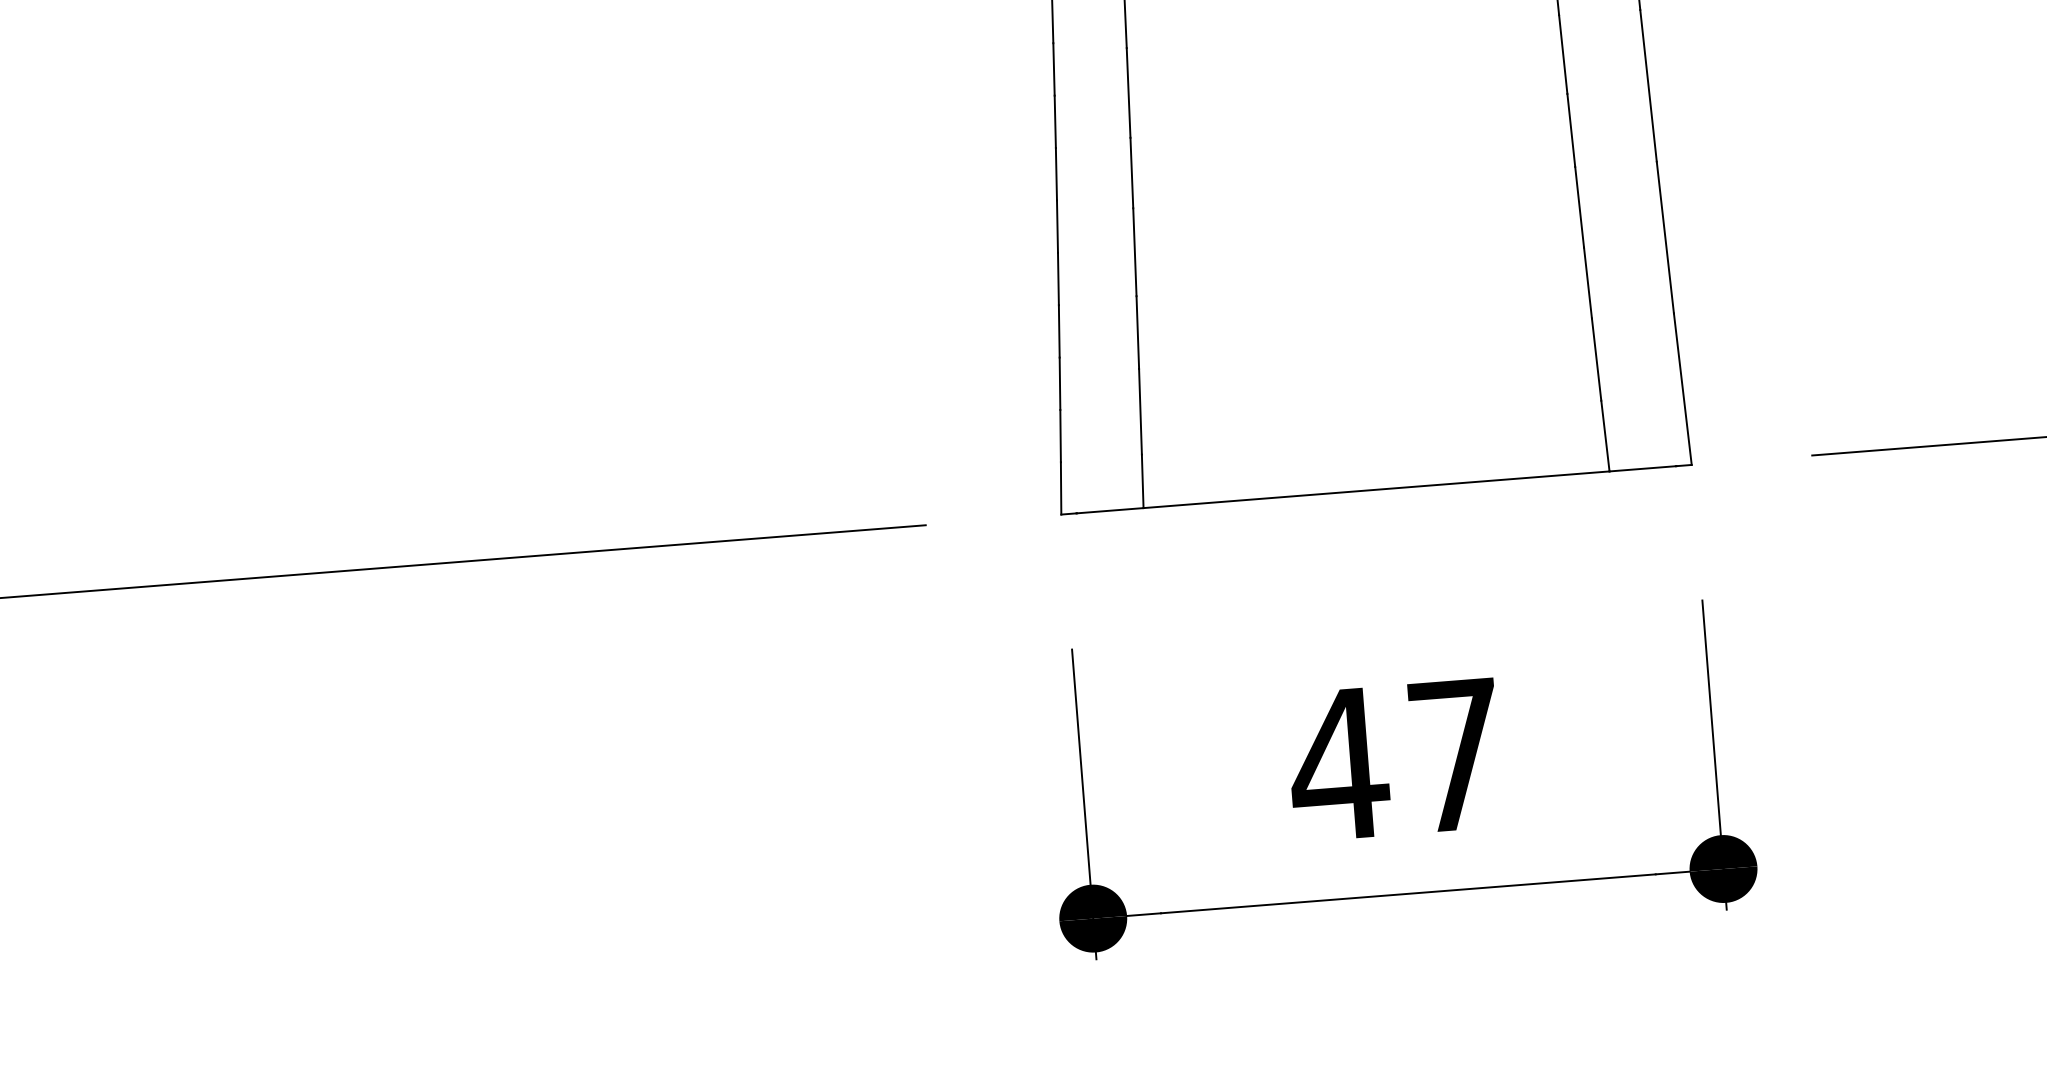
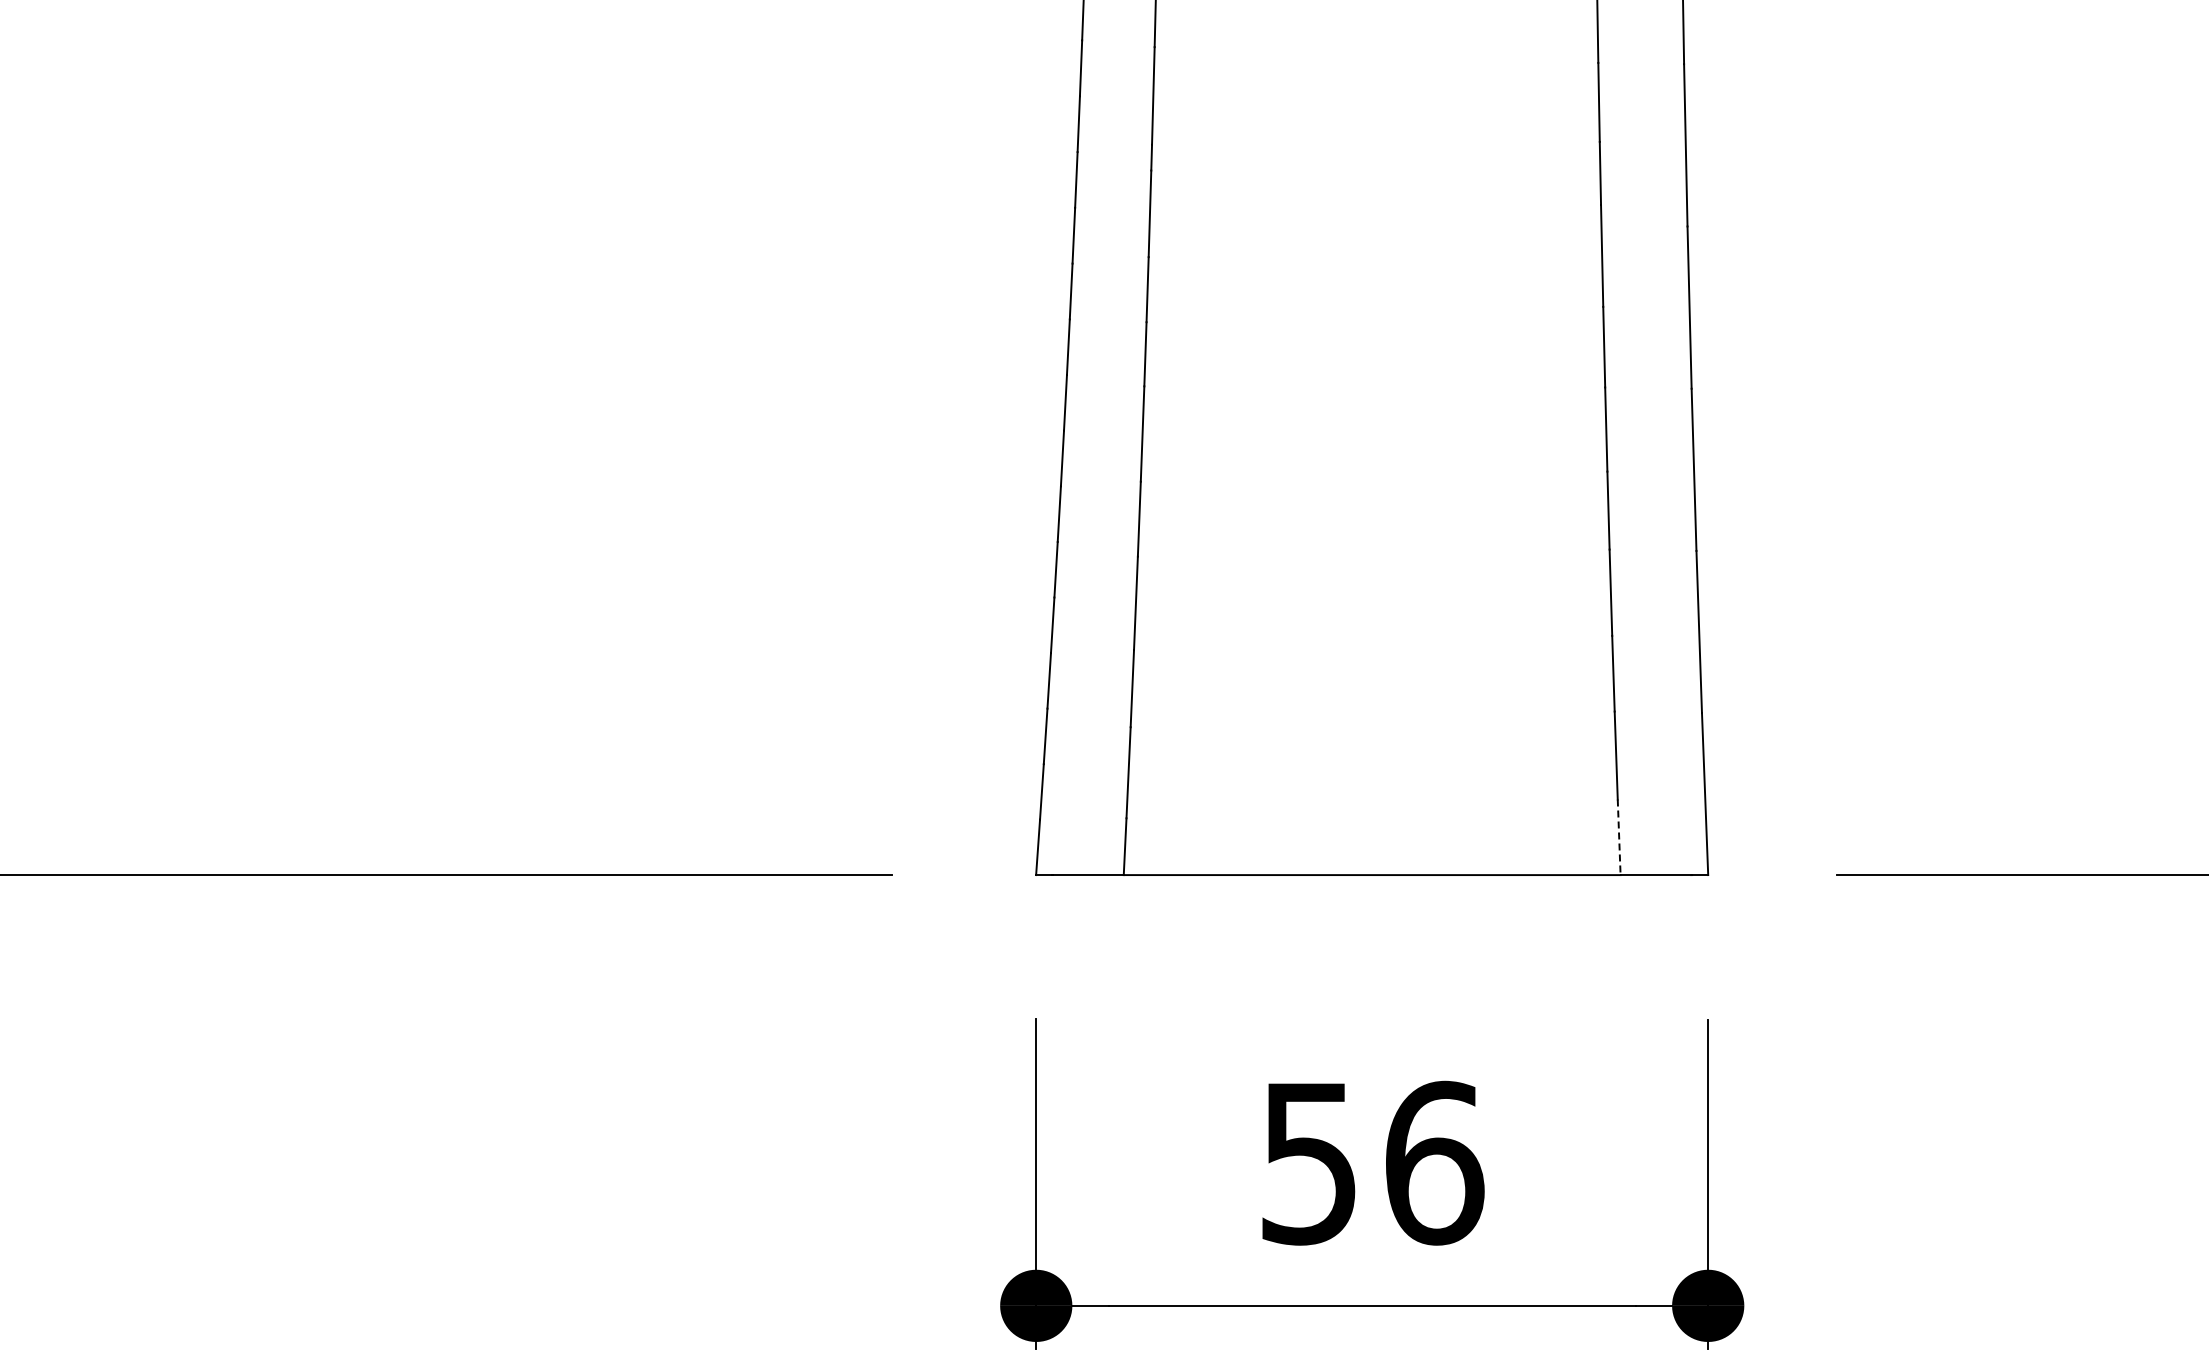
line: (1605, 436) -> (1619, 837), solid -> dashed
text: (1396, 759) -> (1370, 1162), 47 -> 56

